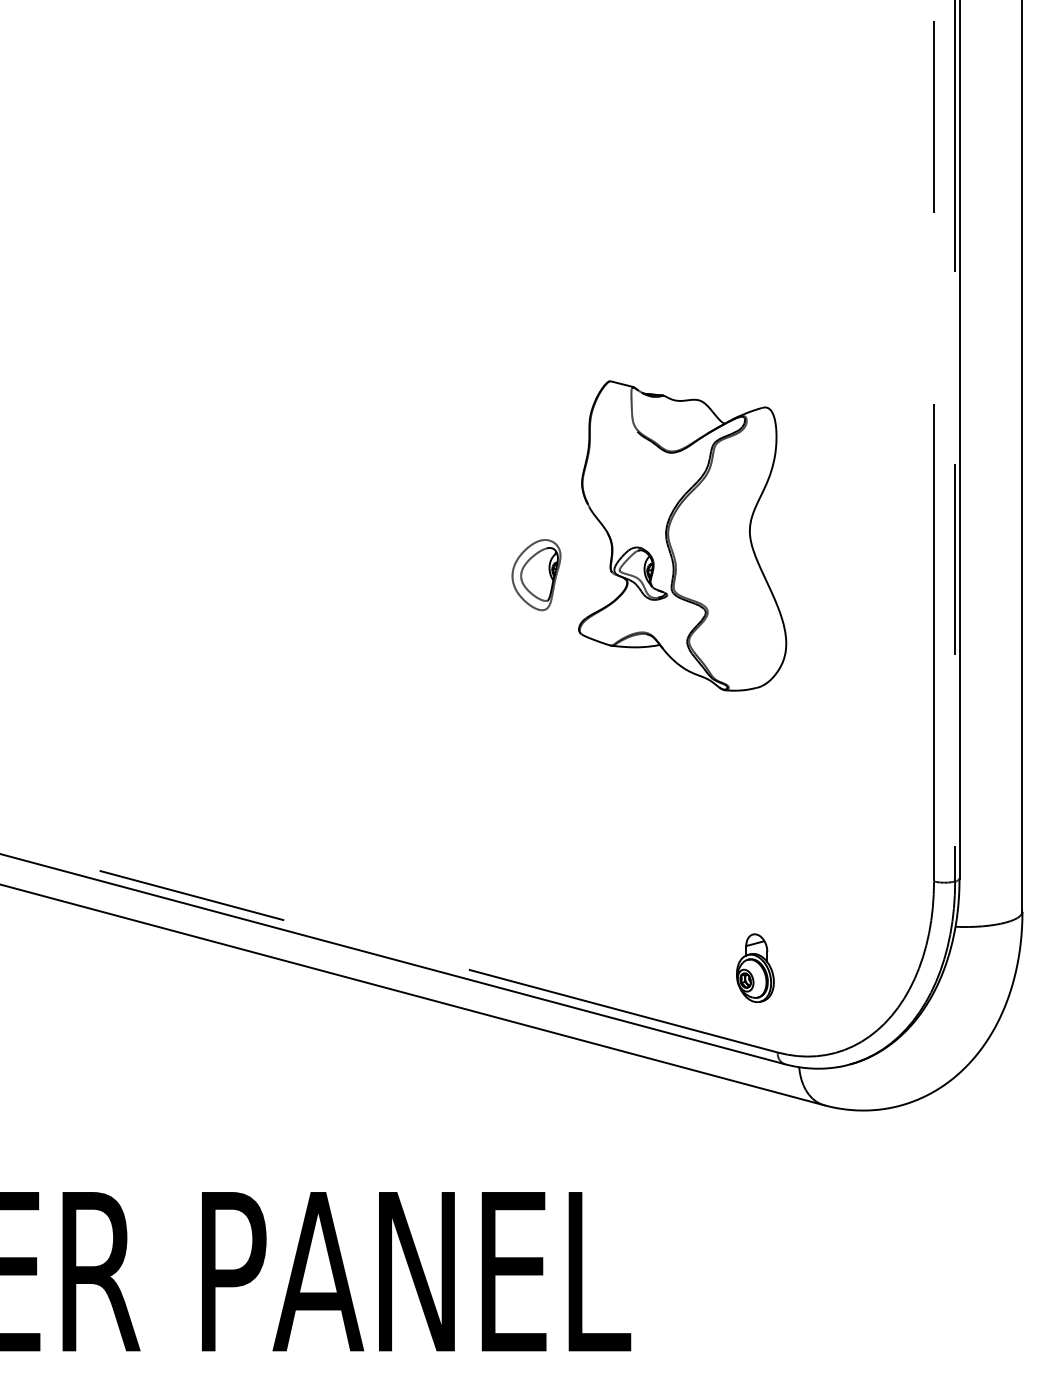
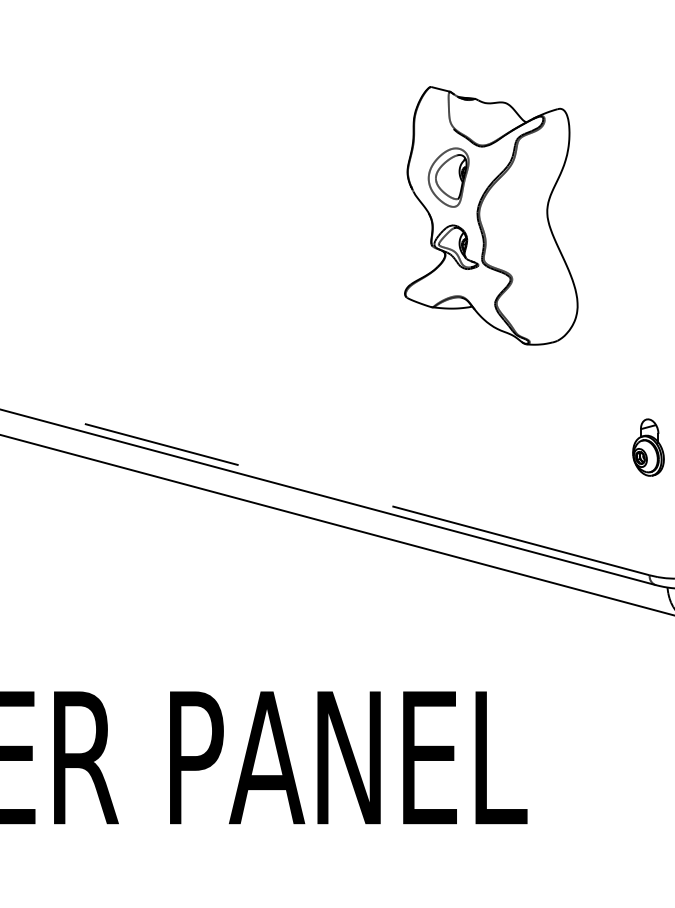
part: (682, 535) -> (491, 215), moved
part: (755, 967) -> (648, 447), moved

